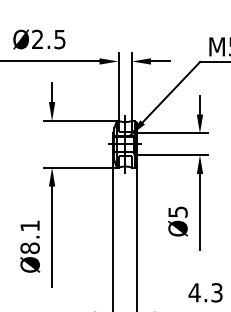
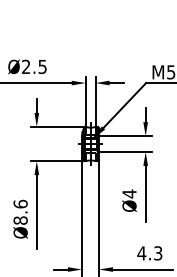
text: (177, 211) -> (129, 193), Ø5 -> Ø4
text: (29, 225) -> (20, 203), Ø8.1 -> Ø8.6

